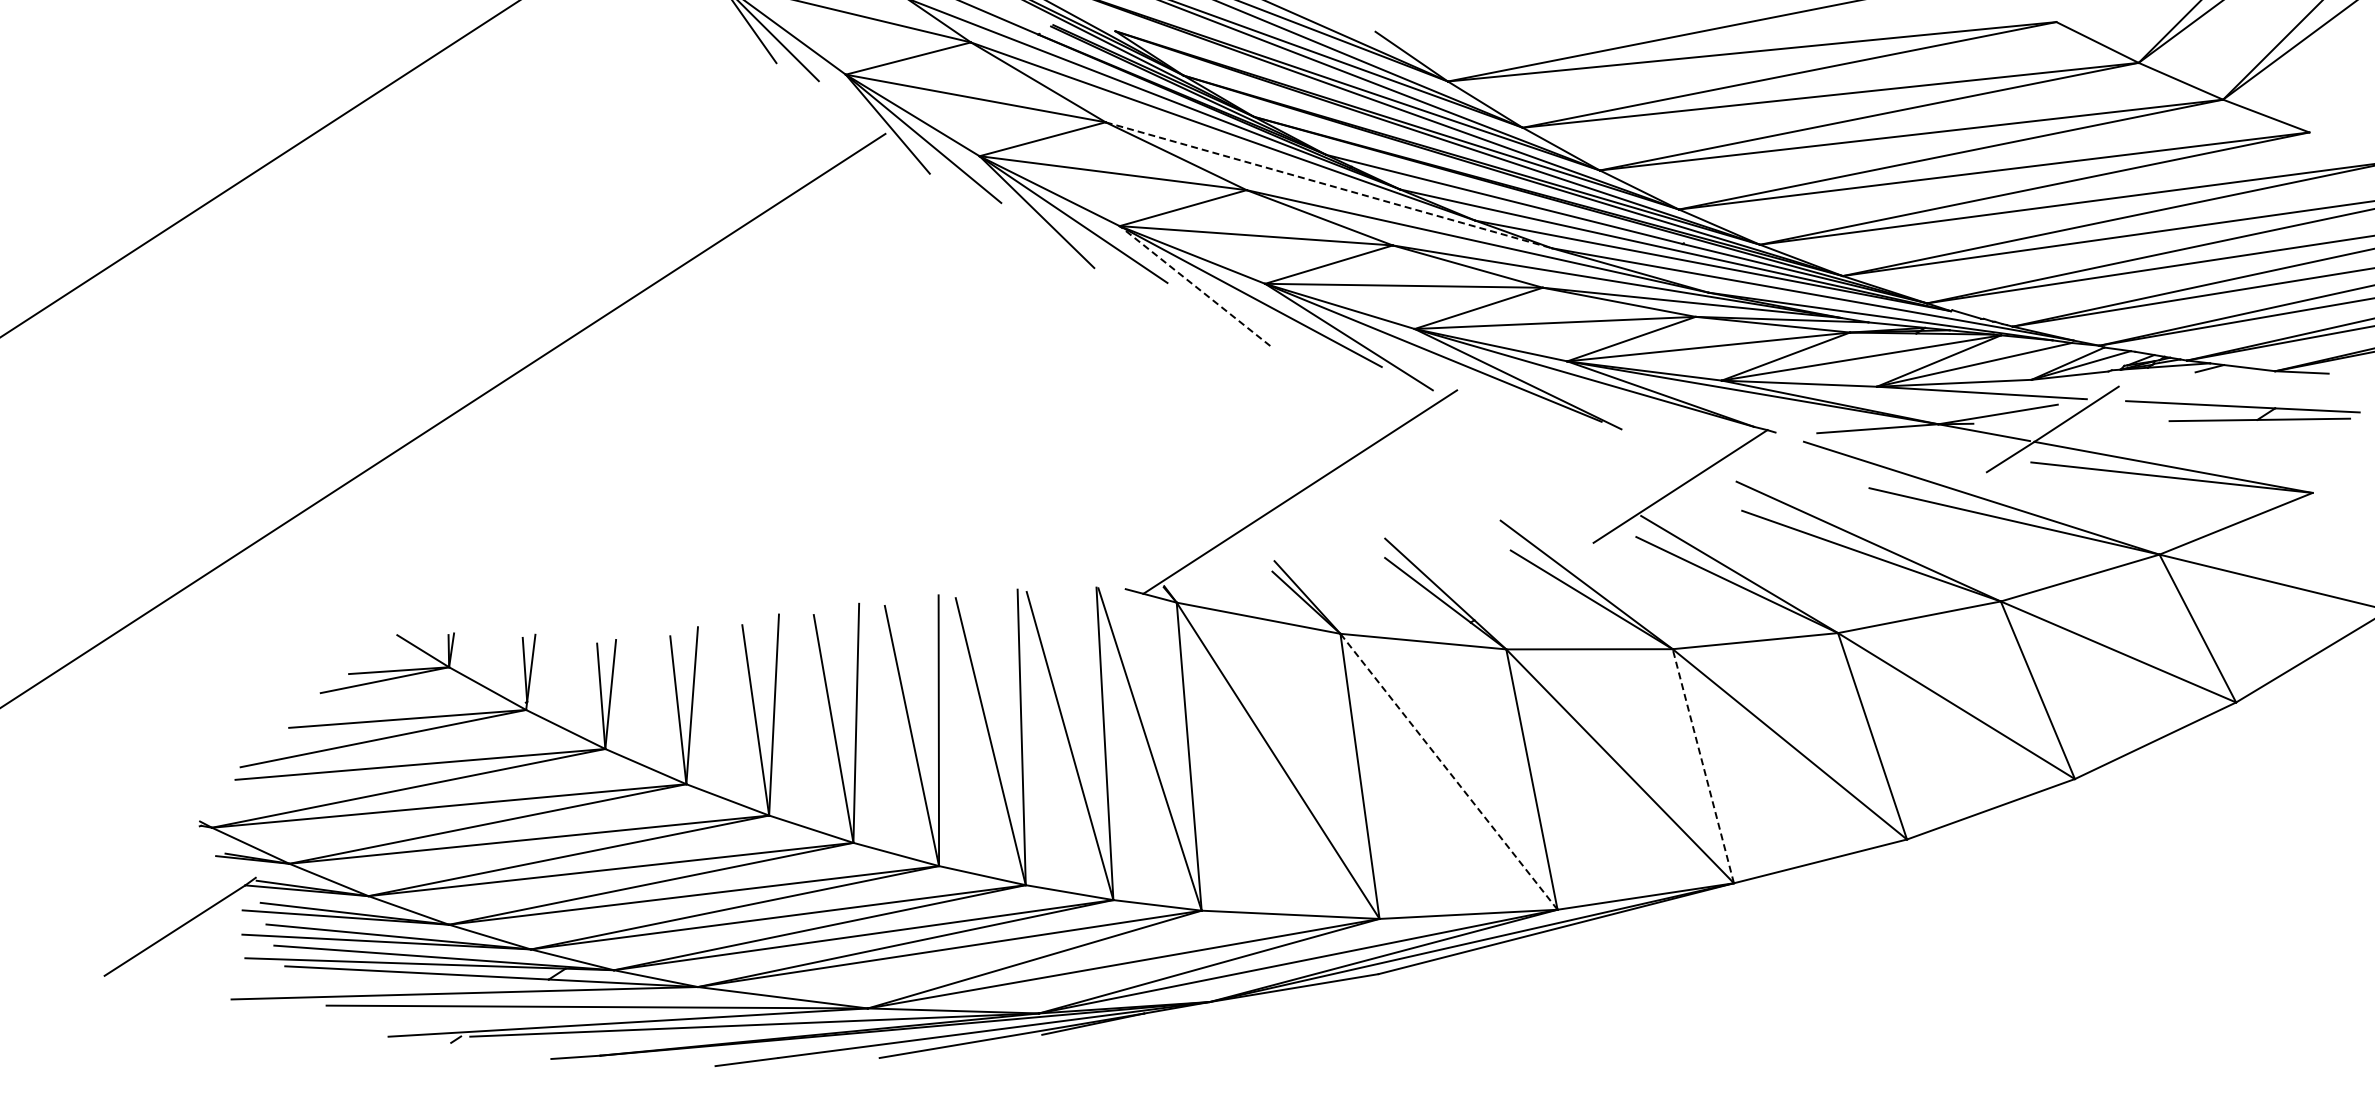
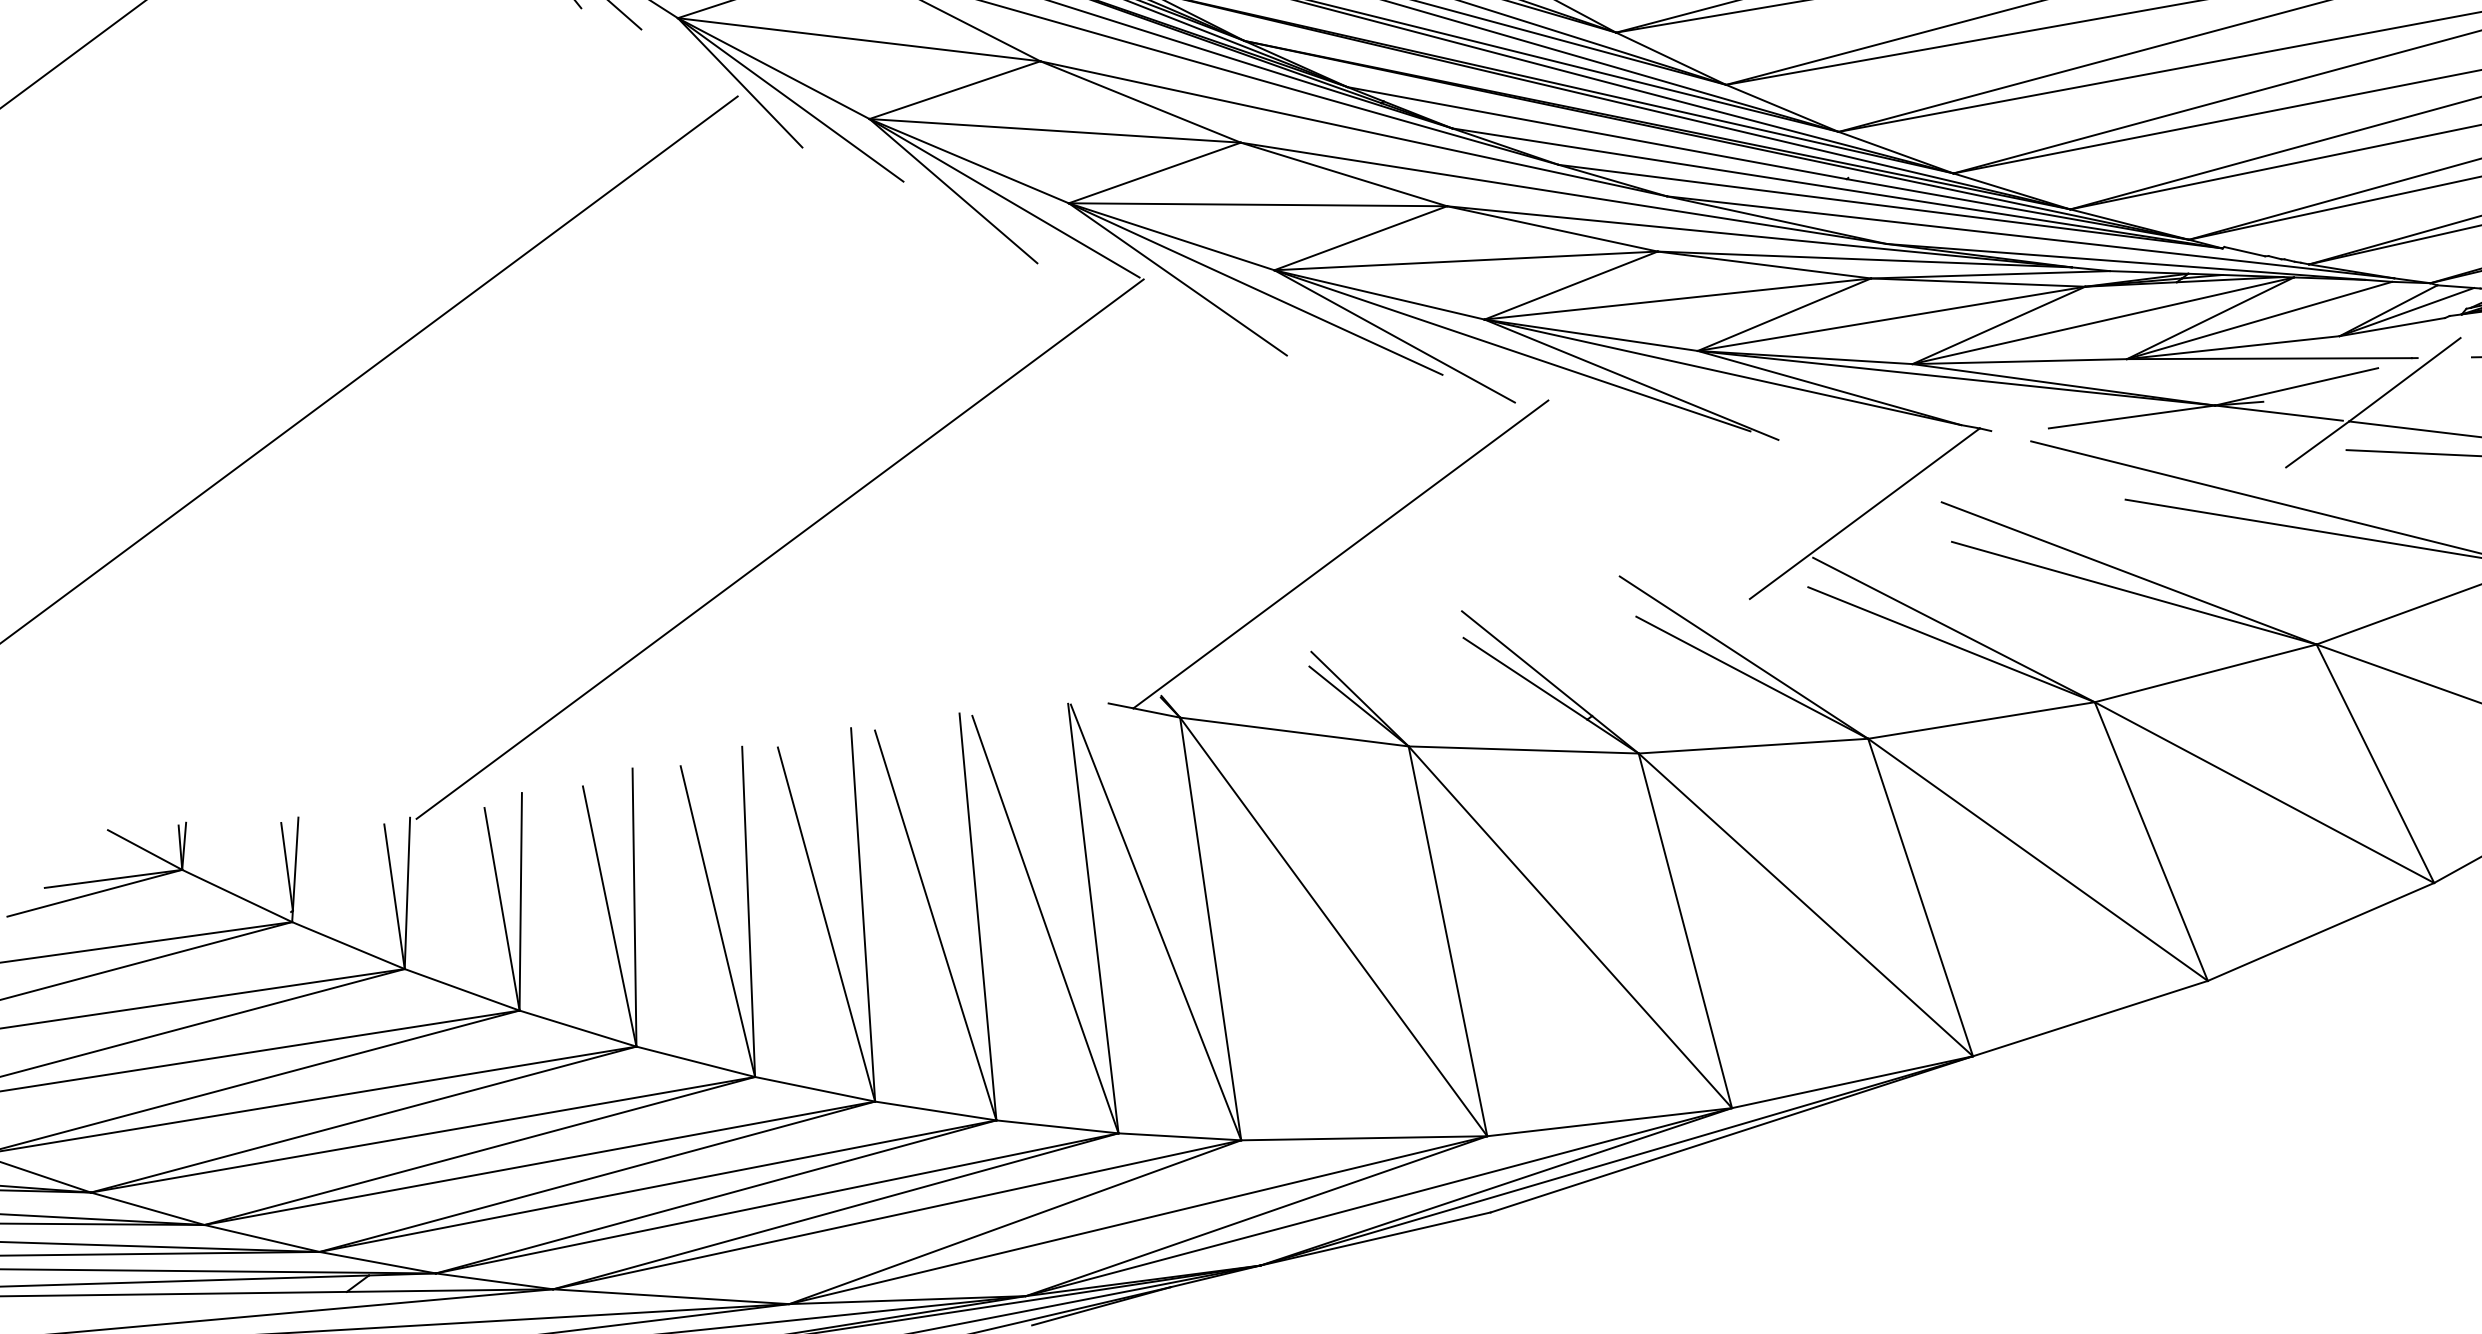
line: (1328, 185) -> (1353, 129), dashed -> solid
line: (1194, 285) -> (1177, 278), dashed -> solid
line: (895, 462) -> (780, 548), added
line: (1703, 766) -> (1920, 897), dashed -> solid
line: (1449, 771) -> (1570, 926), dashed -> solid

